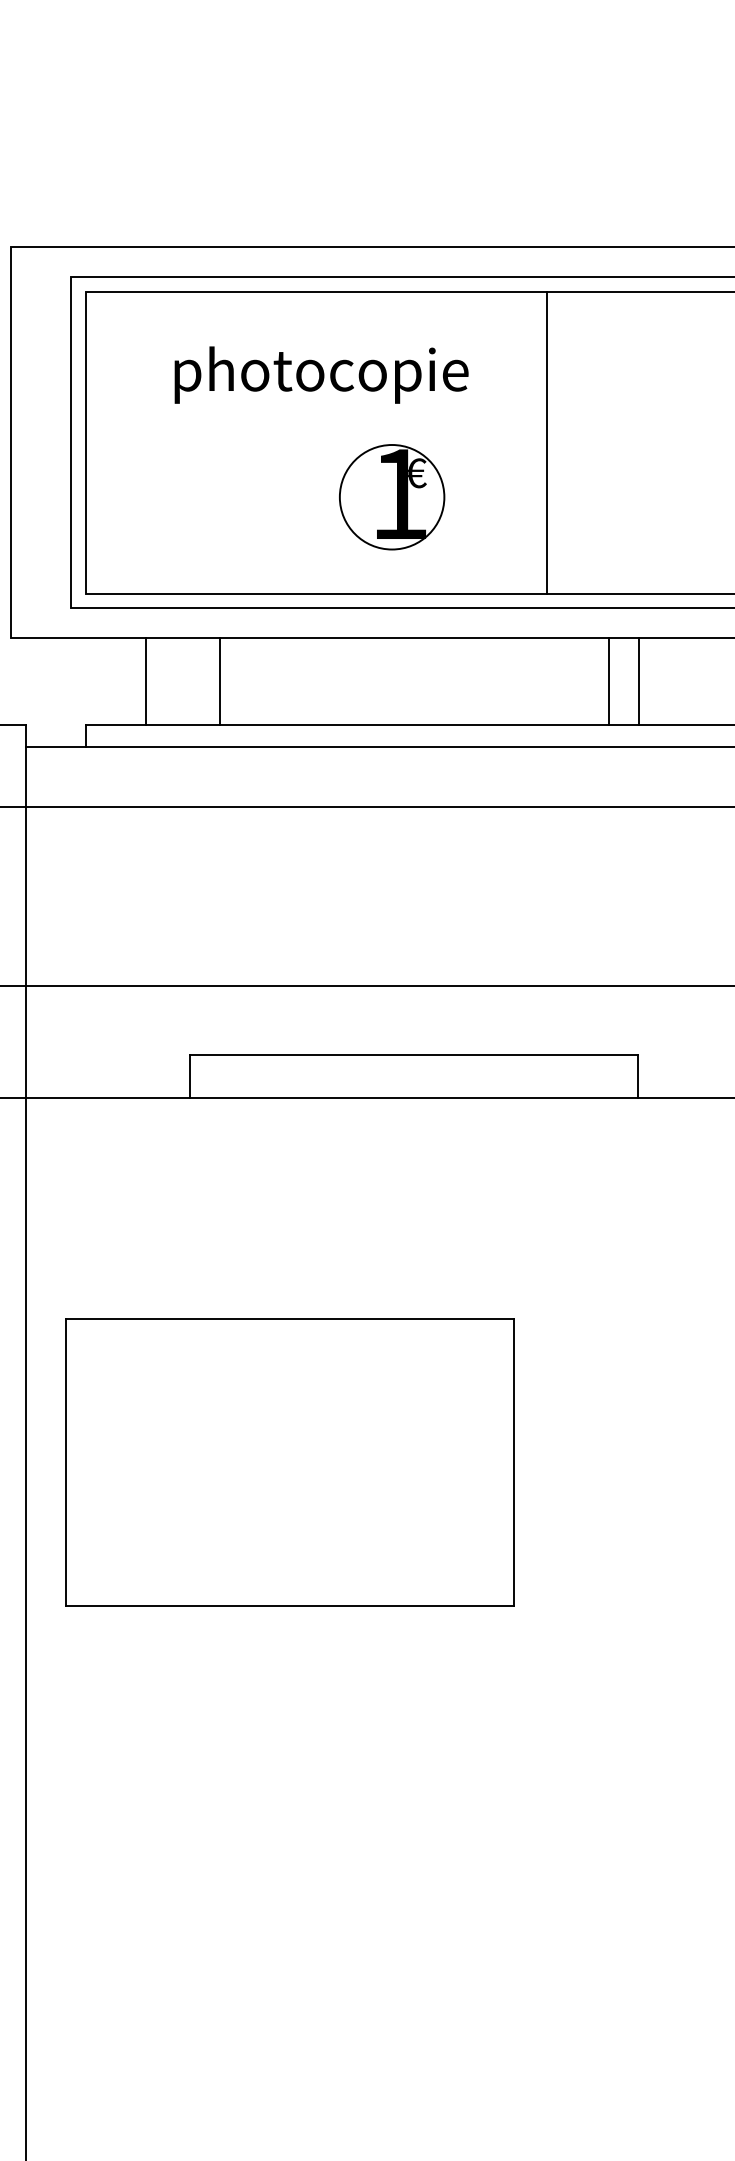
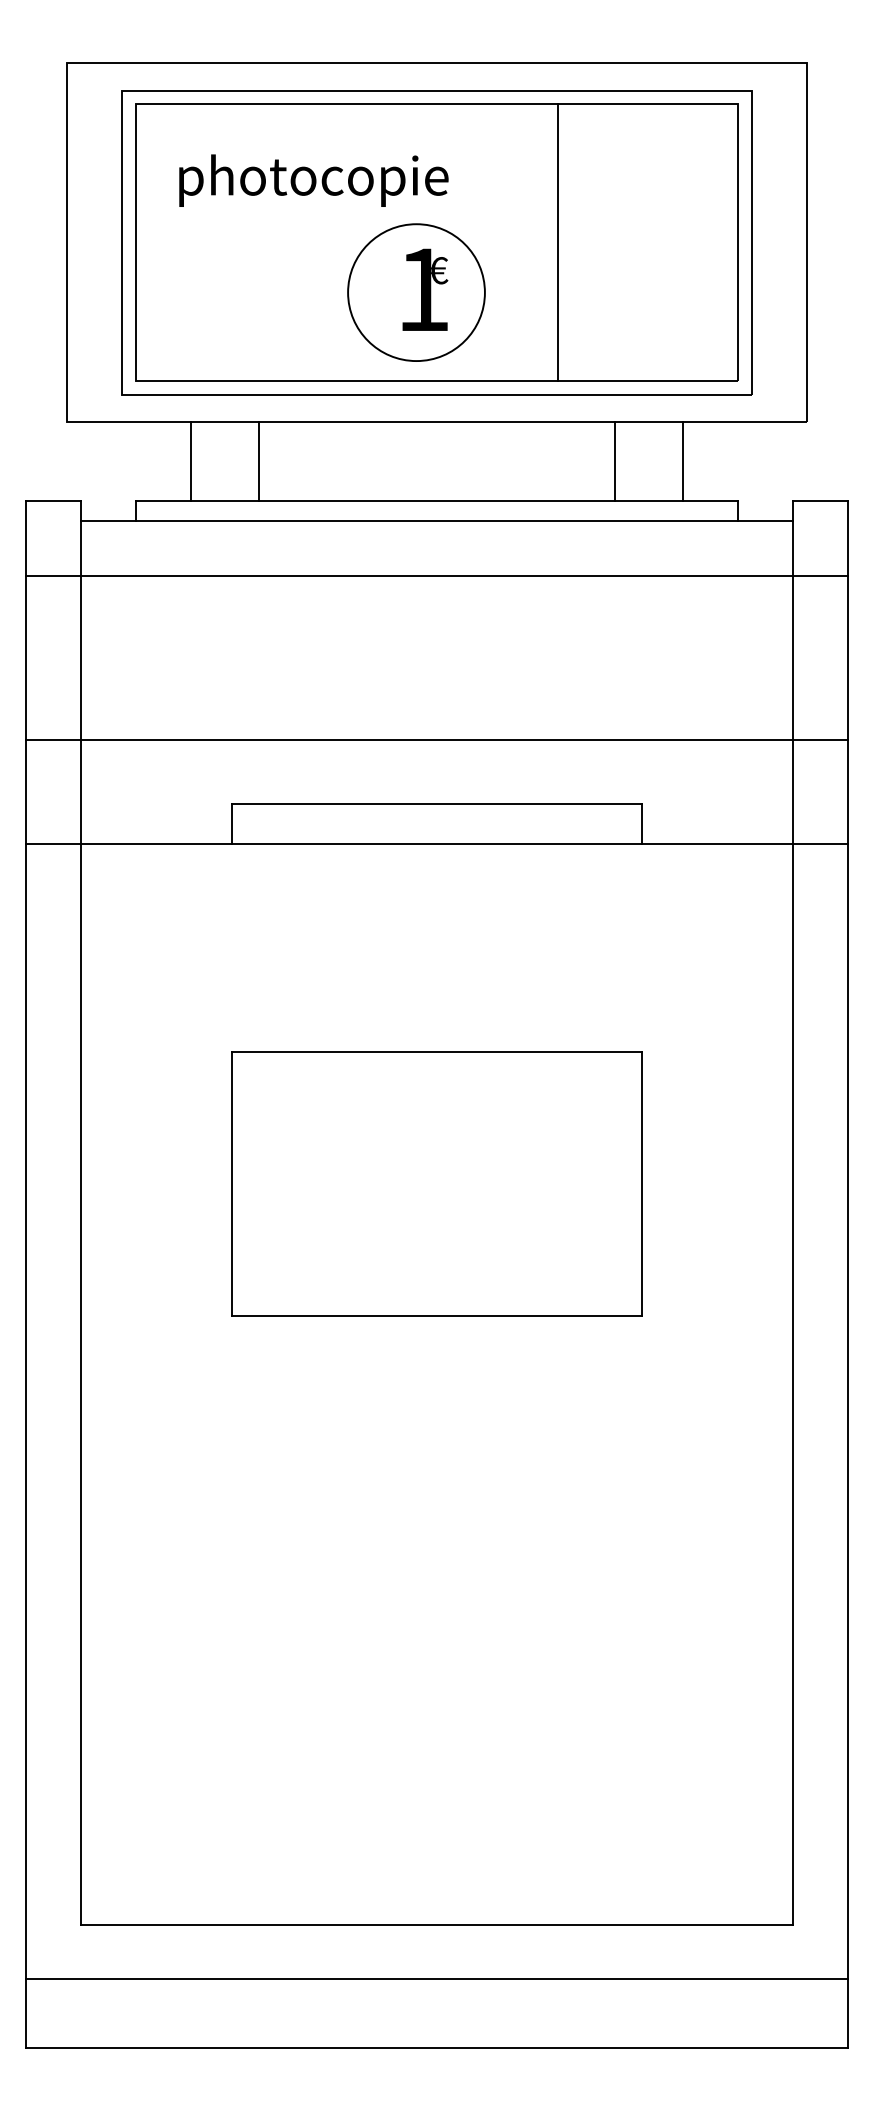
text: (321, 374) -> (313, 180), moved
circle: (392, 497) -> (416, 292), size x1.43
line: (638, 680) -> (683, 460), moved
part: (289, 1461) -> (436, 1183), moved

